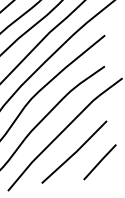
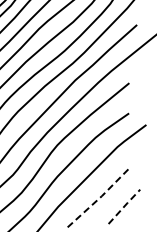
line: (75, 152) -> (100, 197), solid -> dashed
line: (100, 160) -> (124, 205), solid -> dashed

